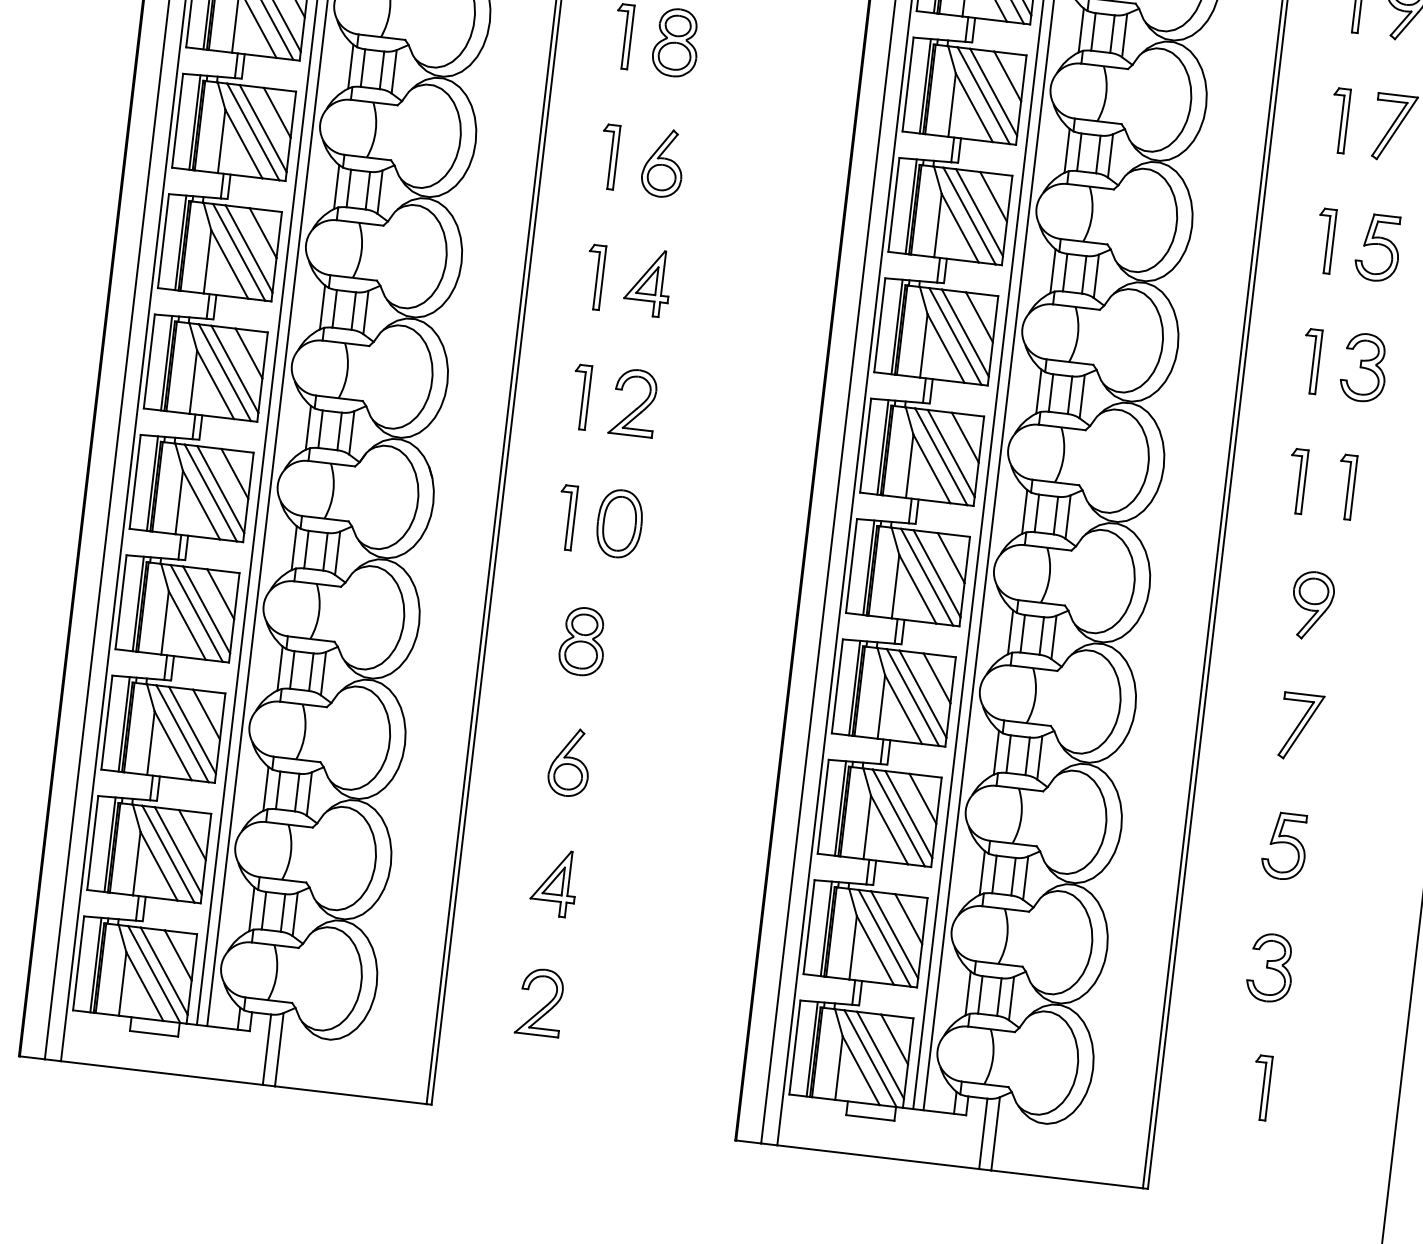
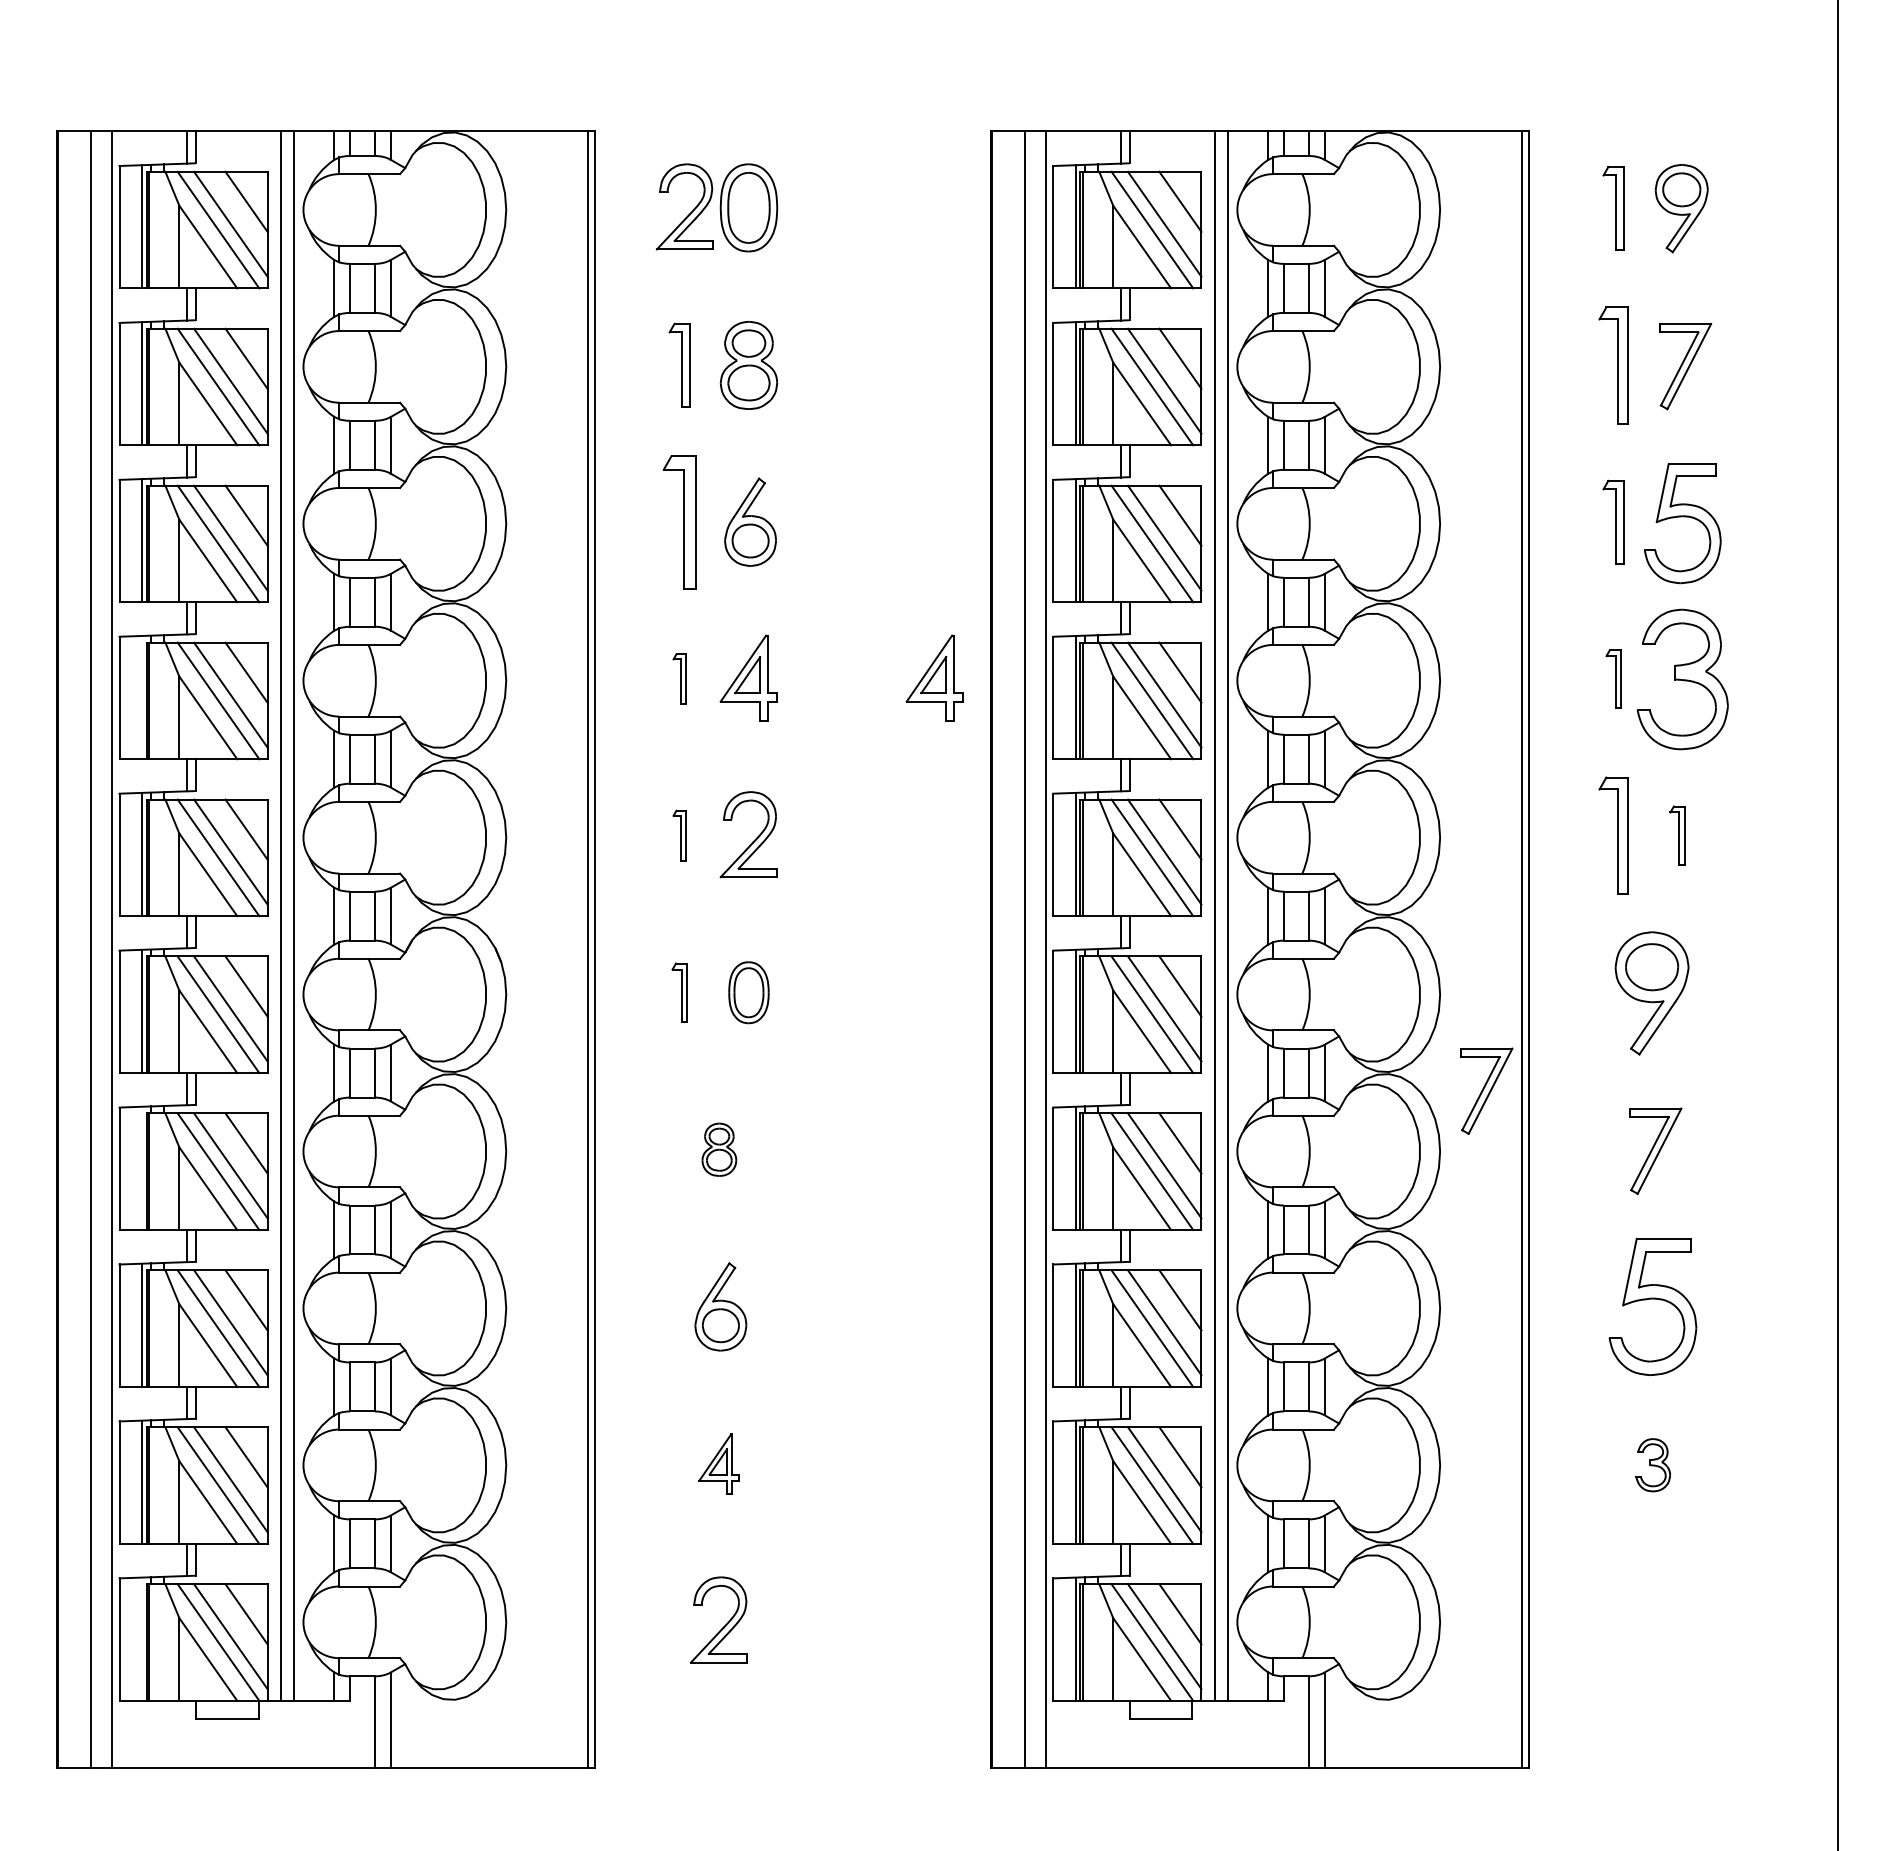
part: (1339, 119) -> (1613, 364), size x1.4
part: (608, 156) -> (679, 521), size x1.6
line: (181, 242) -> (142, 697), removed
part: (1378, 247) -> (1682, 522), size x1.4
part: (594, 276) -> (679, 678), size x0.6
part: (790, 298) -> (934, 677), added
part: (1311, 360) -> (1613, 678), size x0.7
part: (1364, 367) -> (1682, 678), size x1.6
part: (580, 397) -> (679, 835), size x0.6
part: (1296, 481) -> (1613, 835), size x1.4
part: (1346, 487) -> (1677, 835), size x0.7
part: (566, 517) -> (679, 992), size x0.7
part: (619, 523) -> (748, 992), size x0.7
line: (138, 604) -> (142, 1168), removed
part: (1311, 605) -> (1651, 992), size x1.4
part: (582, 641) -> (719, 1149), size x0.6
part: (1176, 665) -> (1486, 1090), added
part: (1285, 846) -> (1653, 1306), size x1.6
part: (553, 882) -> (718, 1463), size x0.7
line: (96, 964) -> (142, 1638), removed
part: (1270, 967) -> (1653, 1464), size x0.6
part: (1260, 1087) -> (1658, 1620), removed

